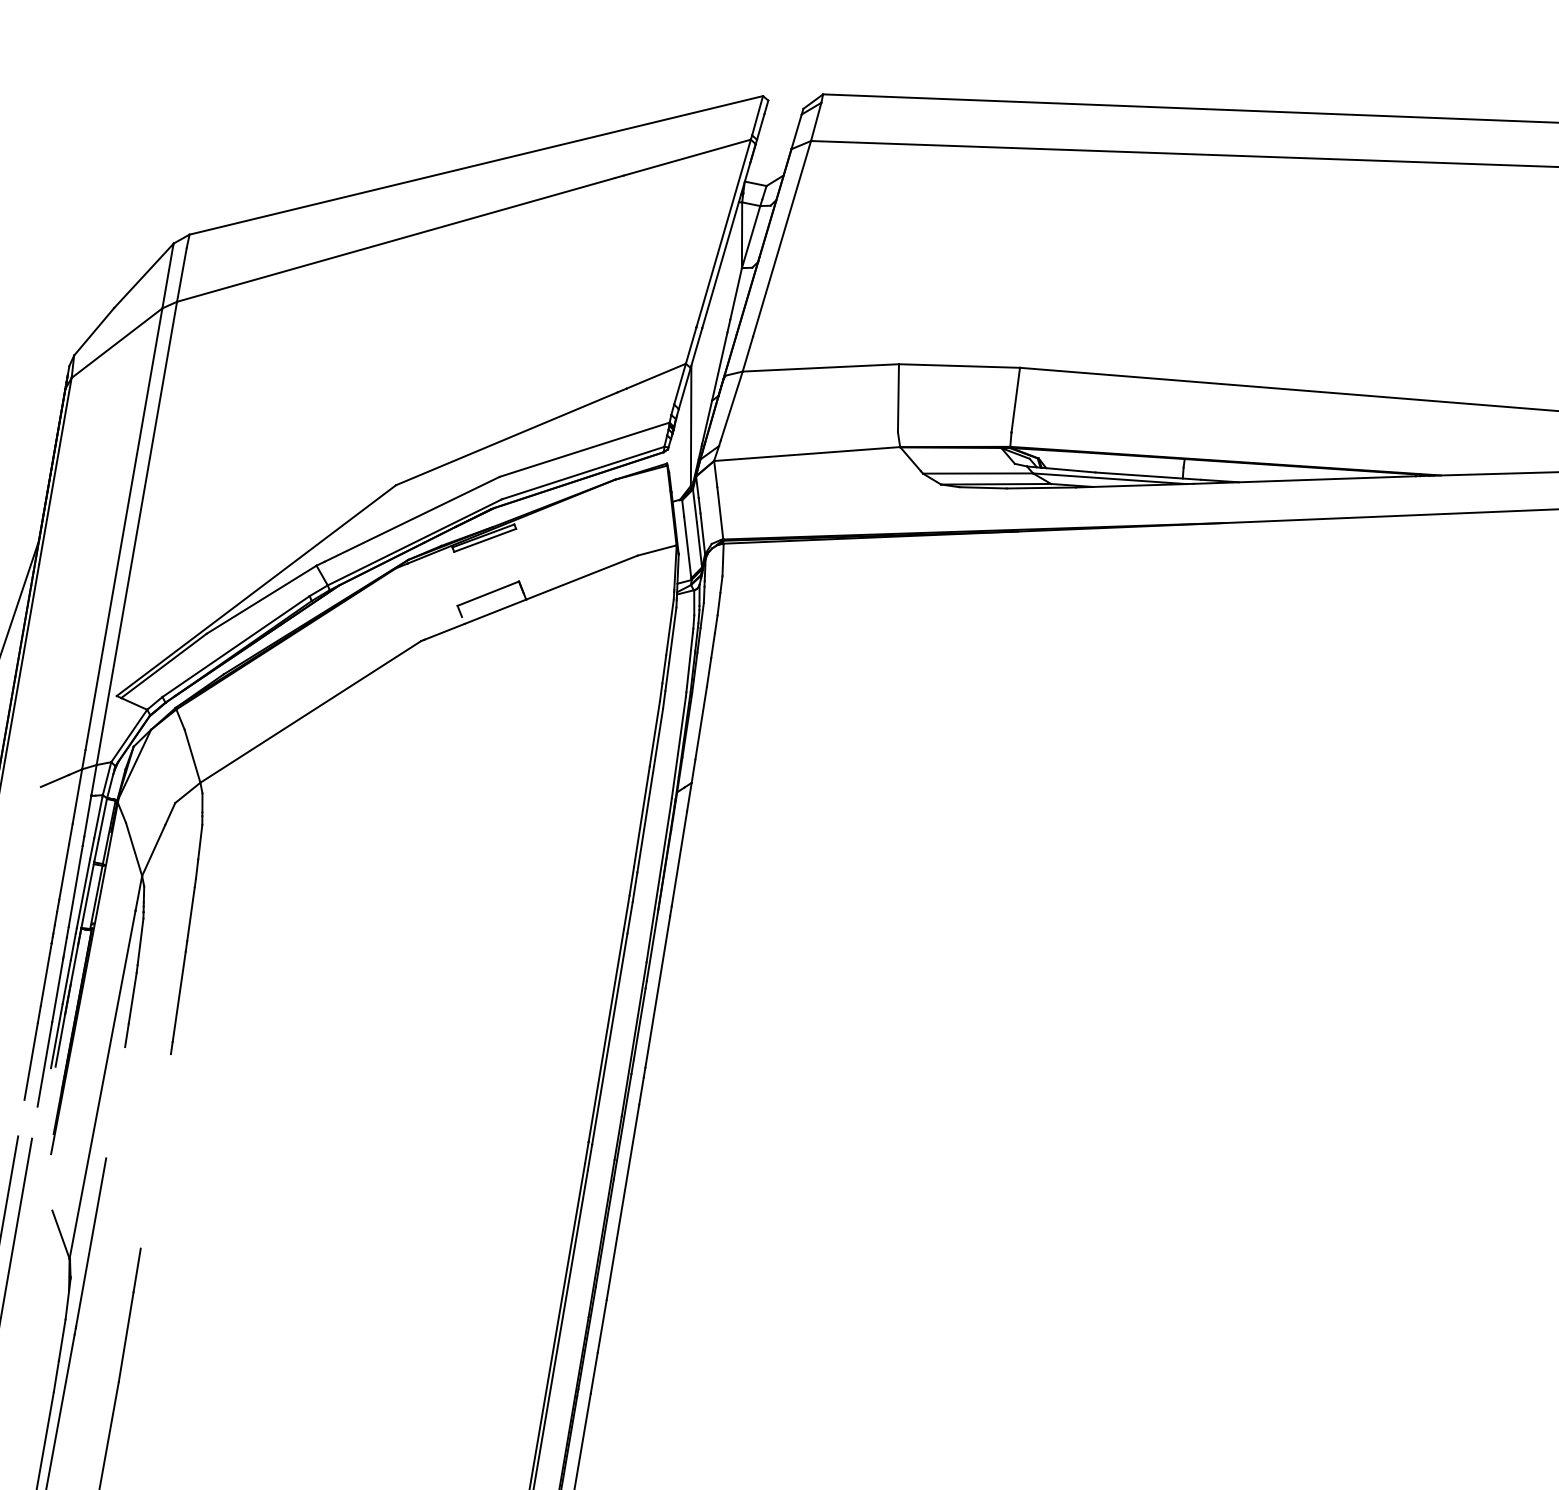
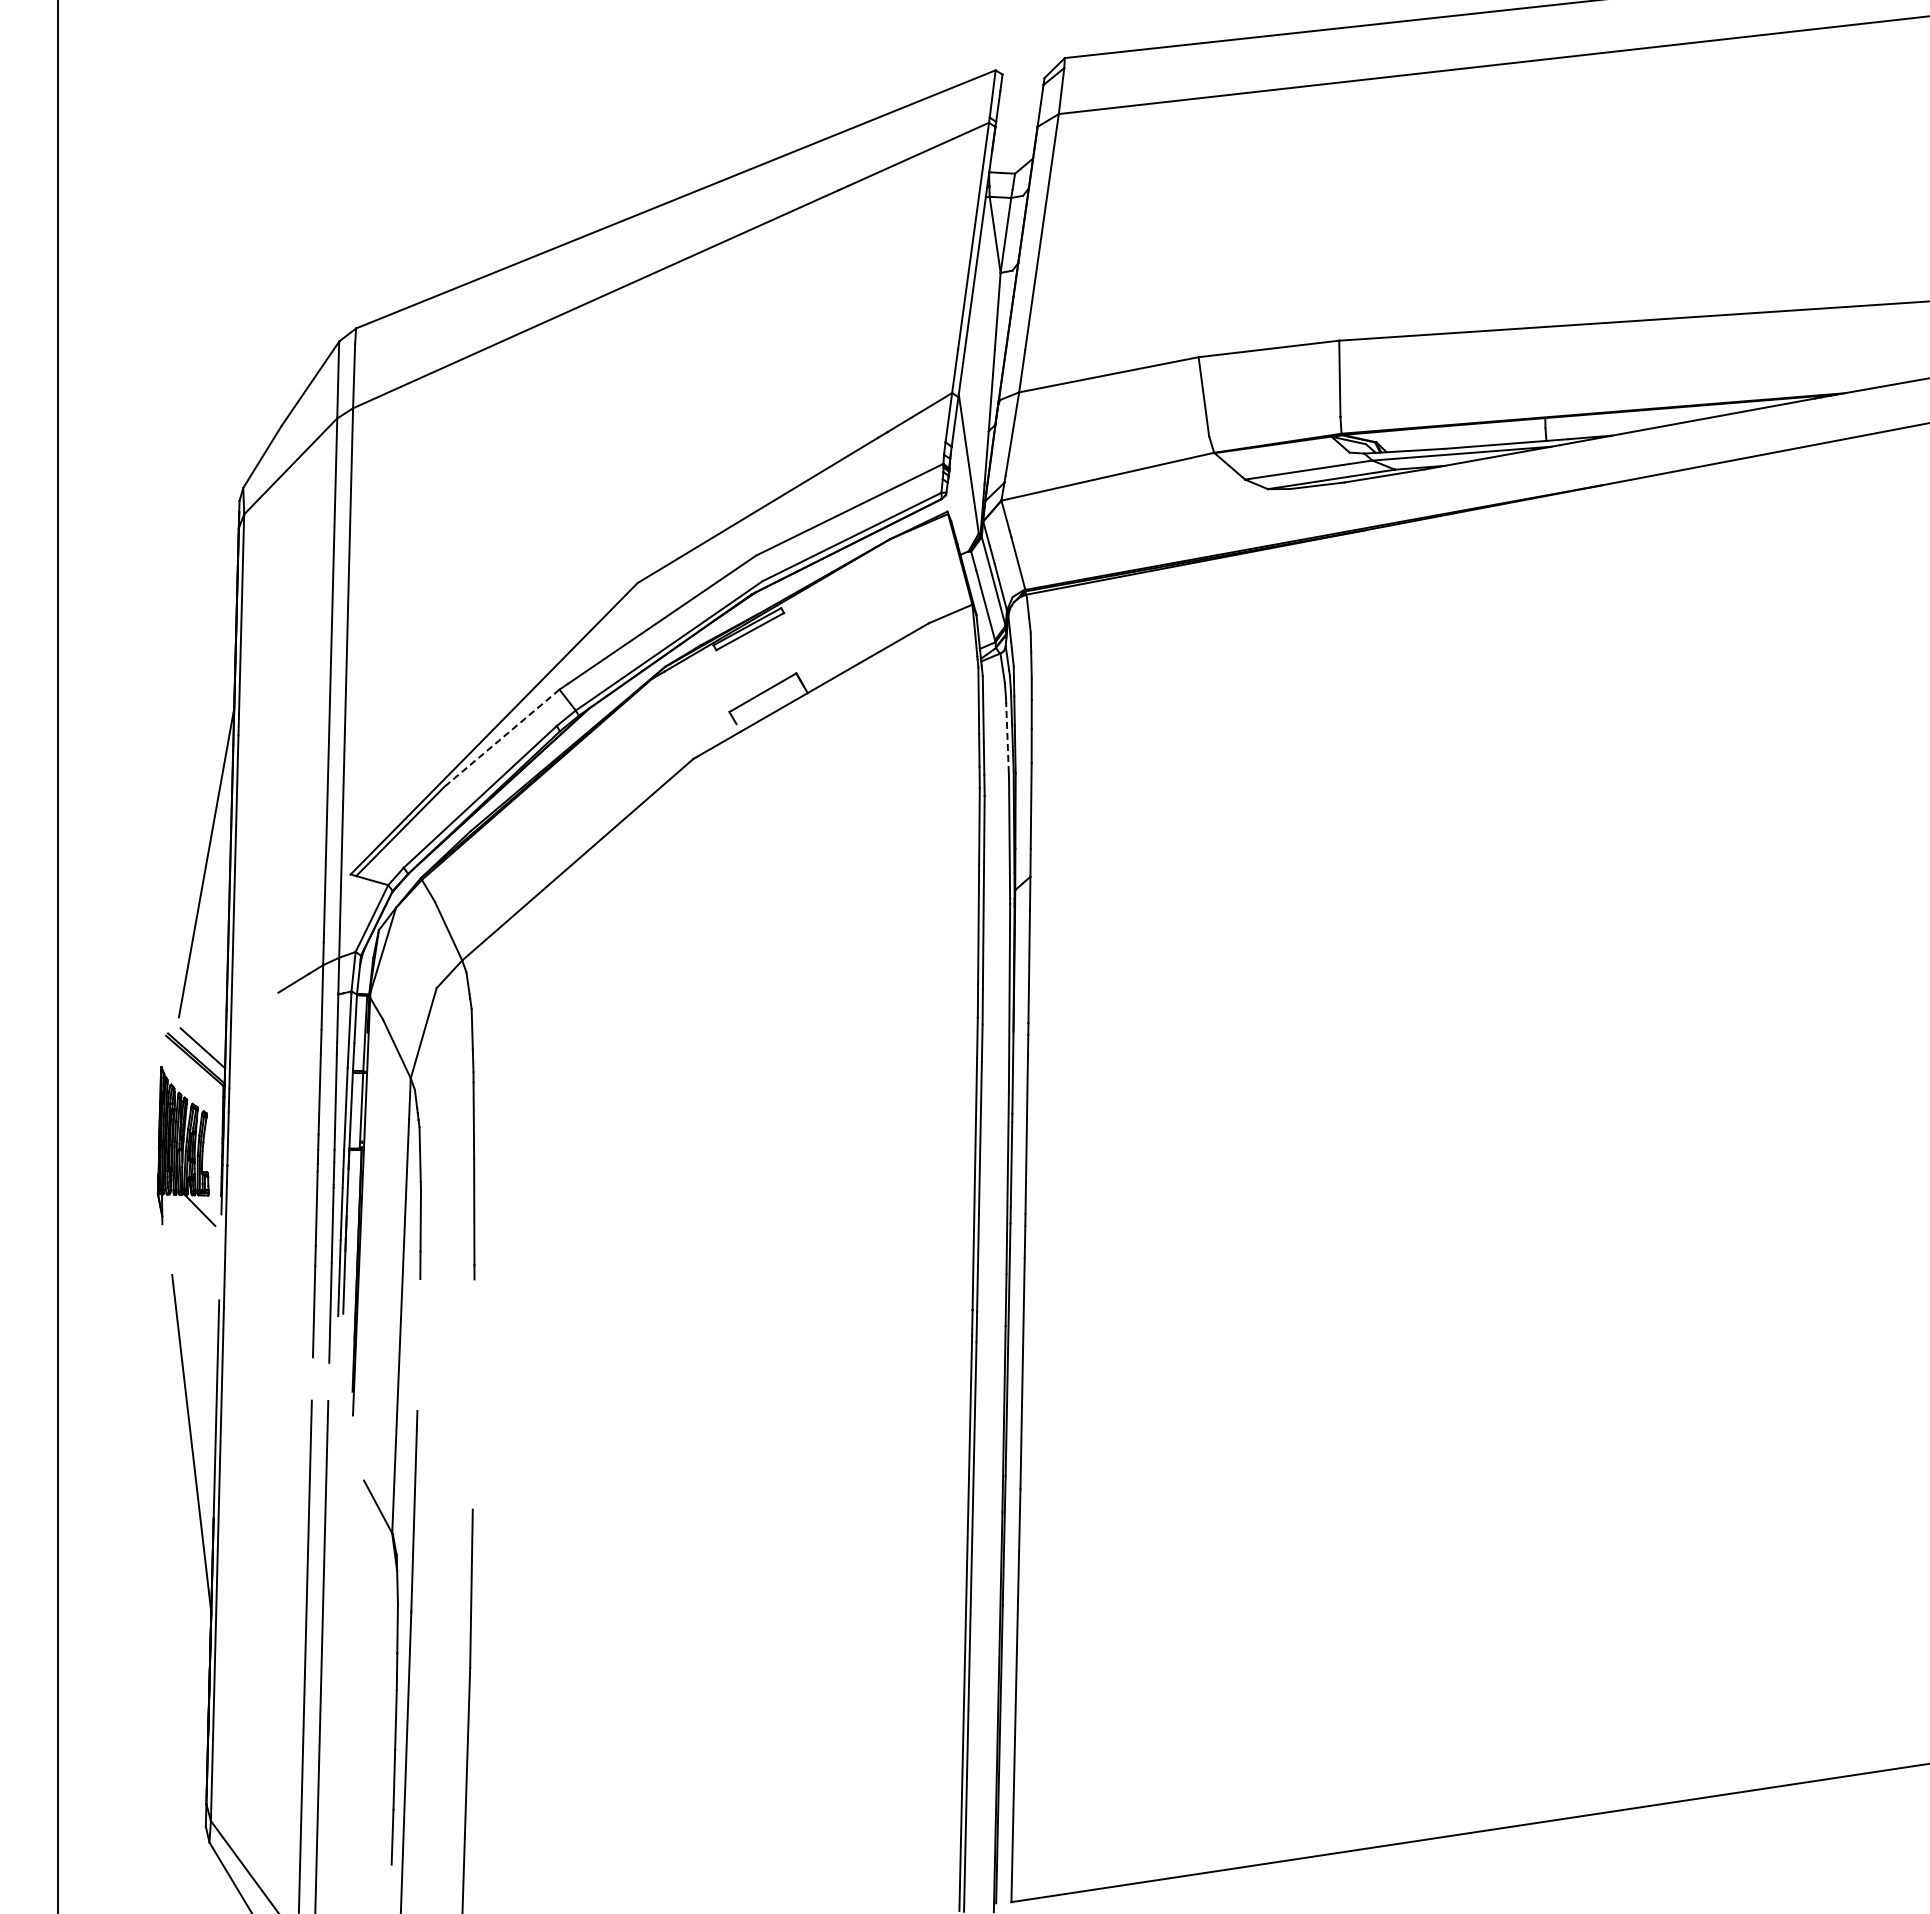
line: (261, 599) -> (501, 738), solid -> dashed
line: (689, 663) -> (1007, 738), solid -> dashed

